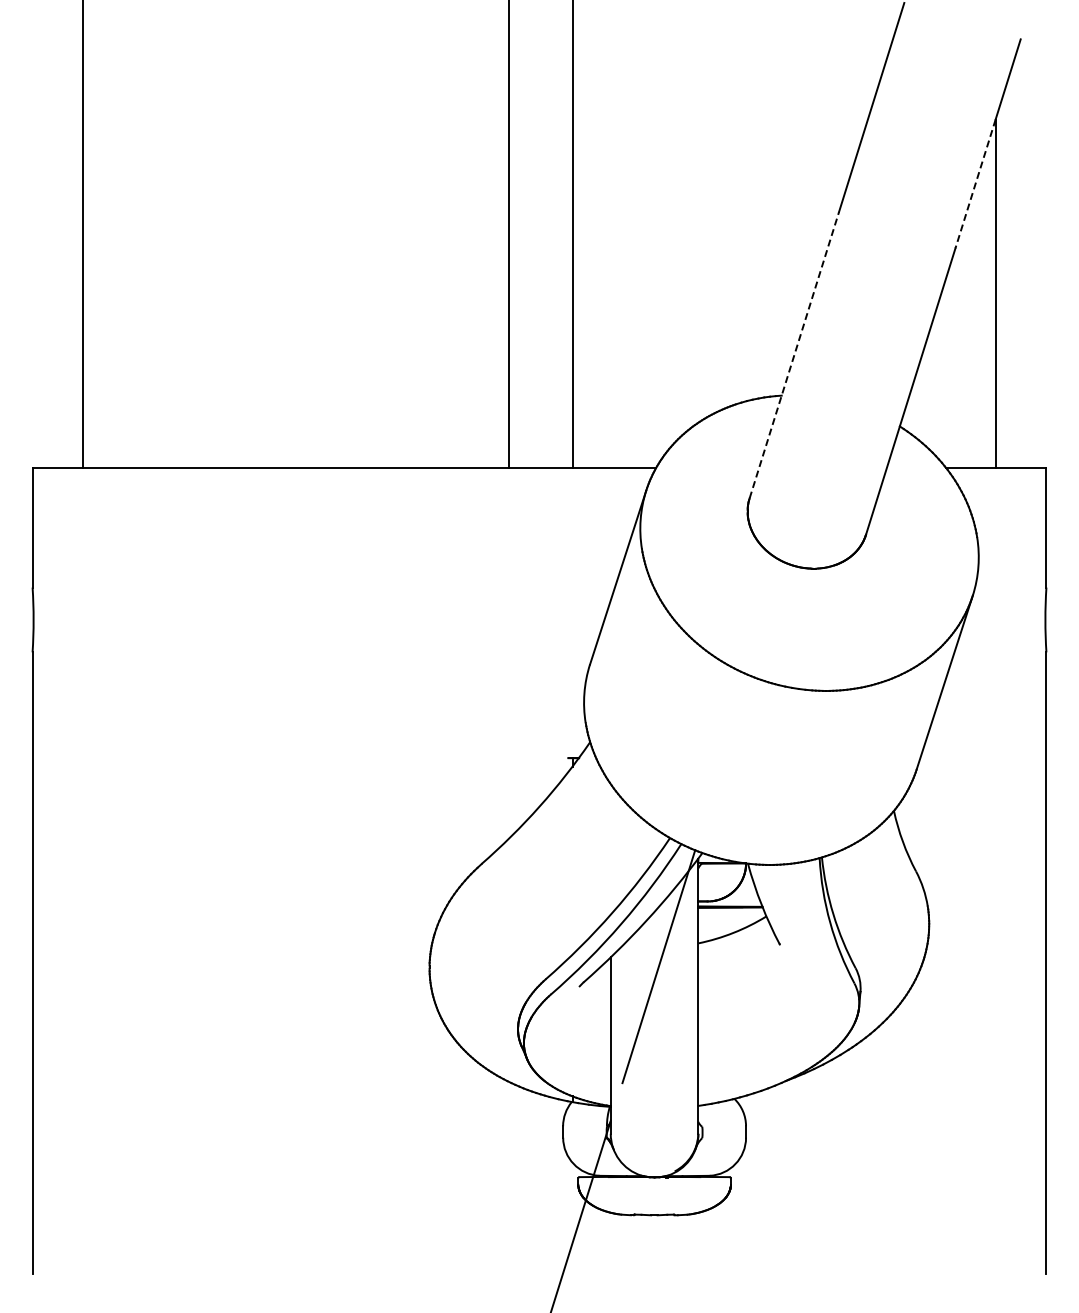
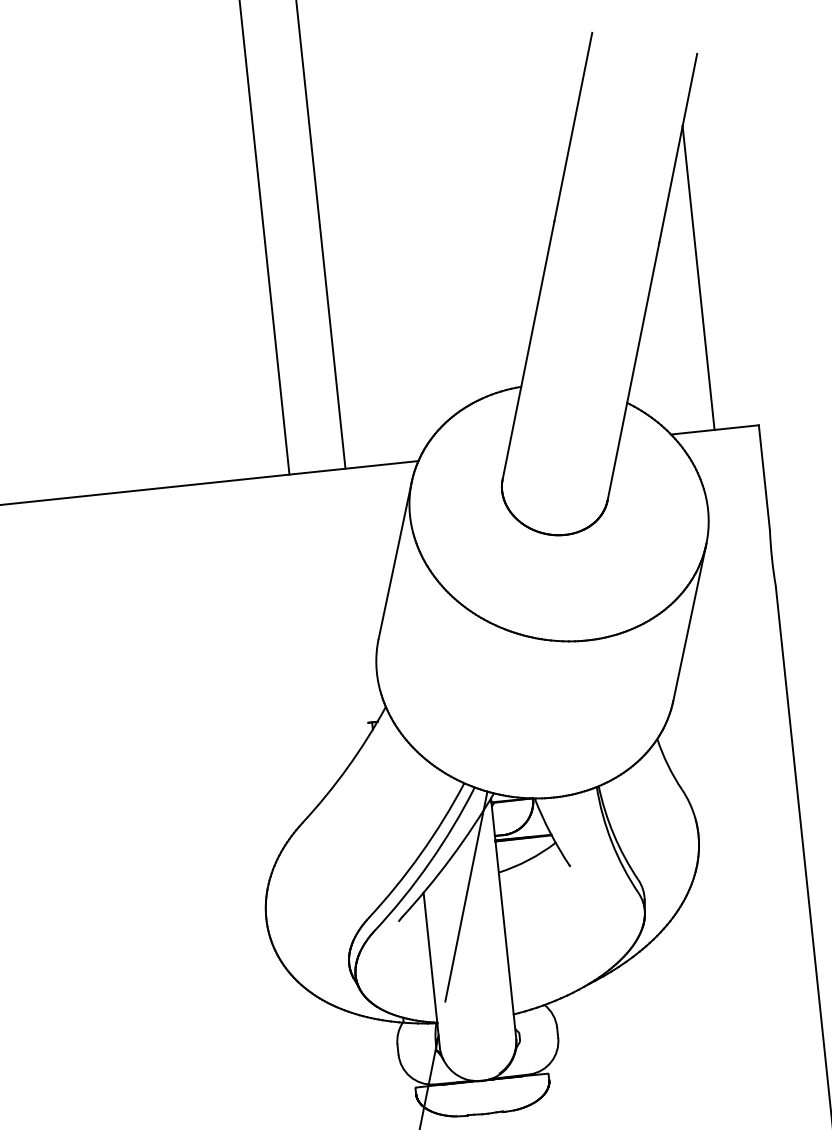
line: (975, 184) -> (671, 184), dashed -> solid
line: (794, 354) -> (528, 349), dashed -> solid

